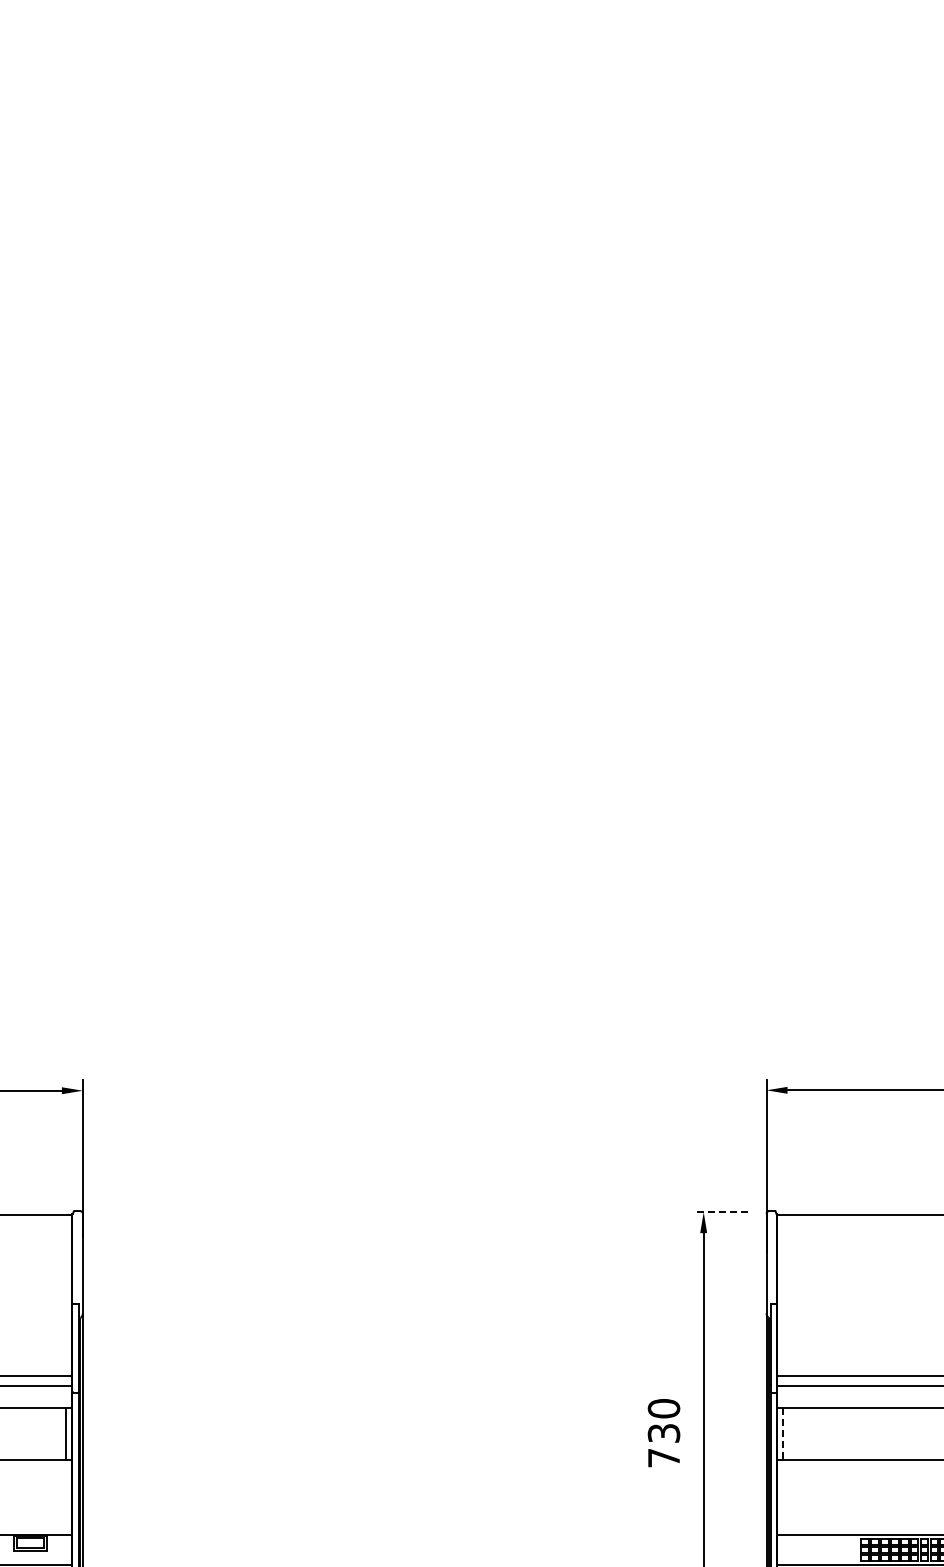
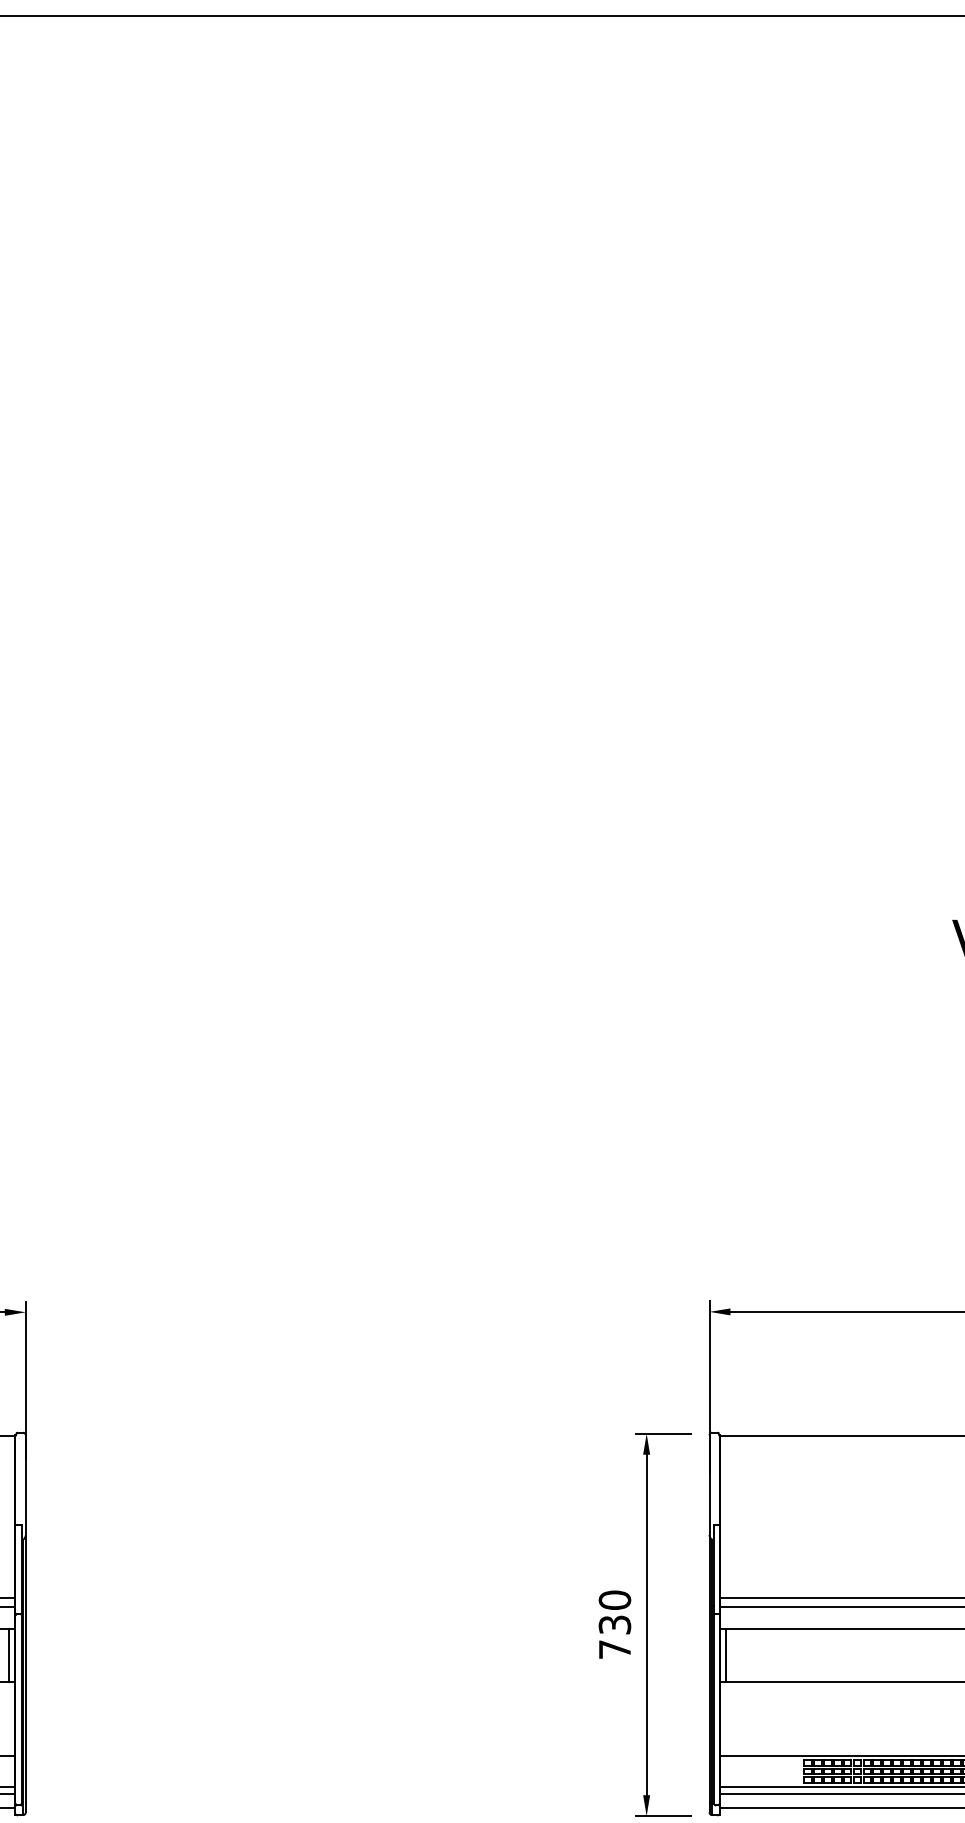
line: (720, 1211) -> (663, 1433), dashed -> solid
text: (663, 1432) -> (614, 1624), moved
line: (783, 1434) -> (726, 1656), dashed -> solid

